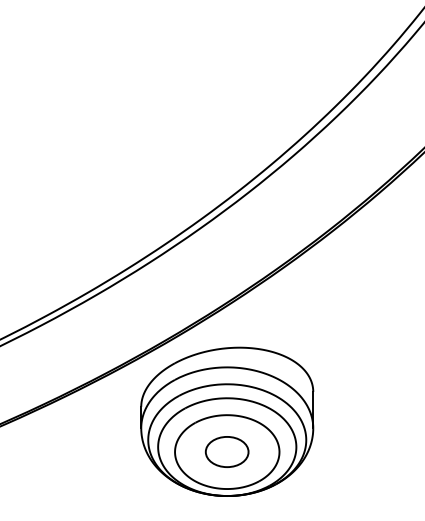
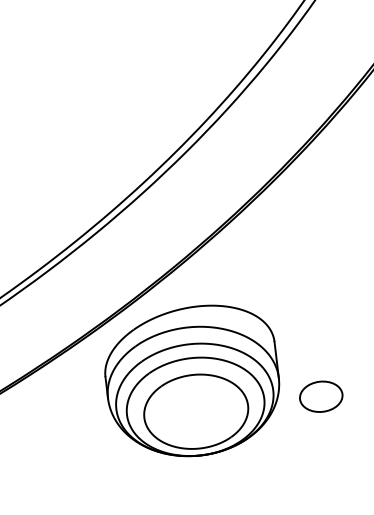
part: (226, 451) -> (320, 396), moved

